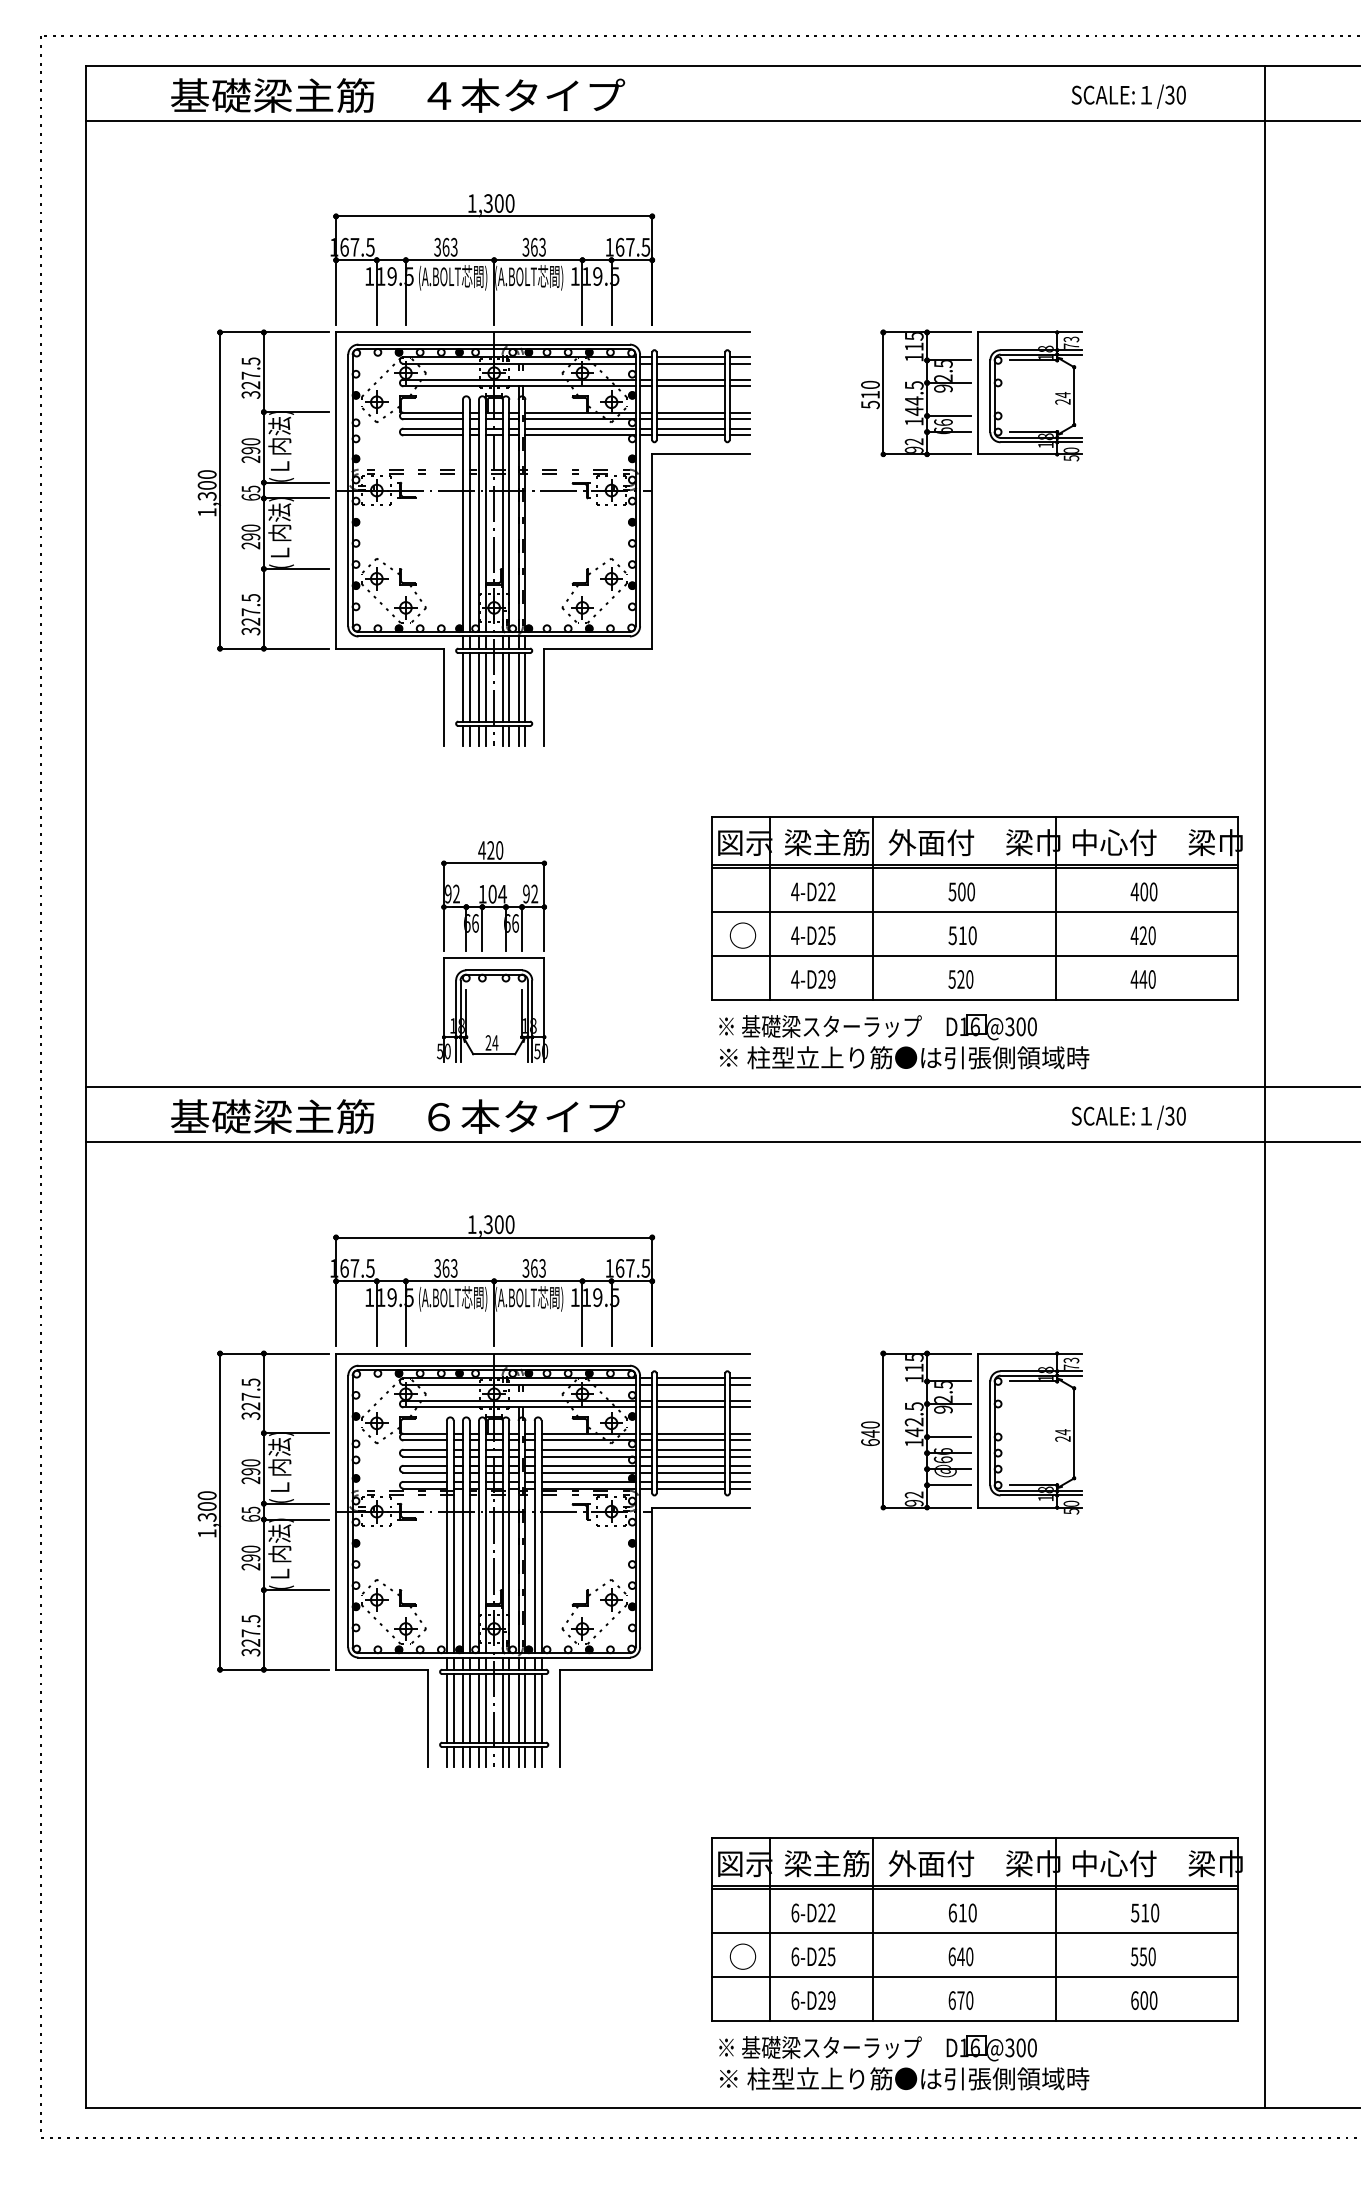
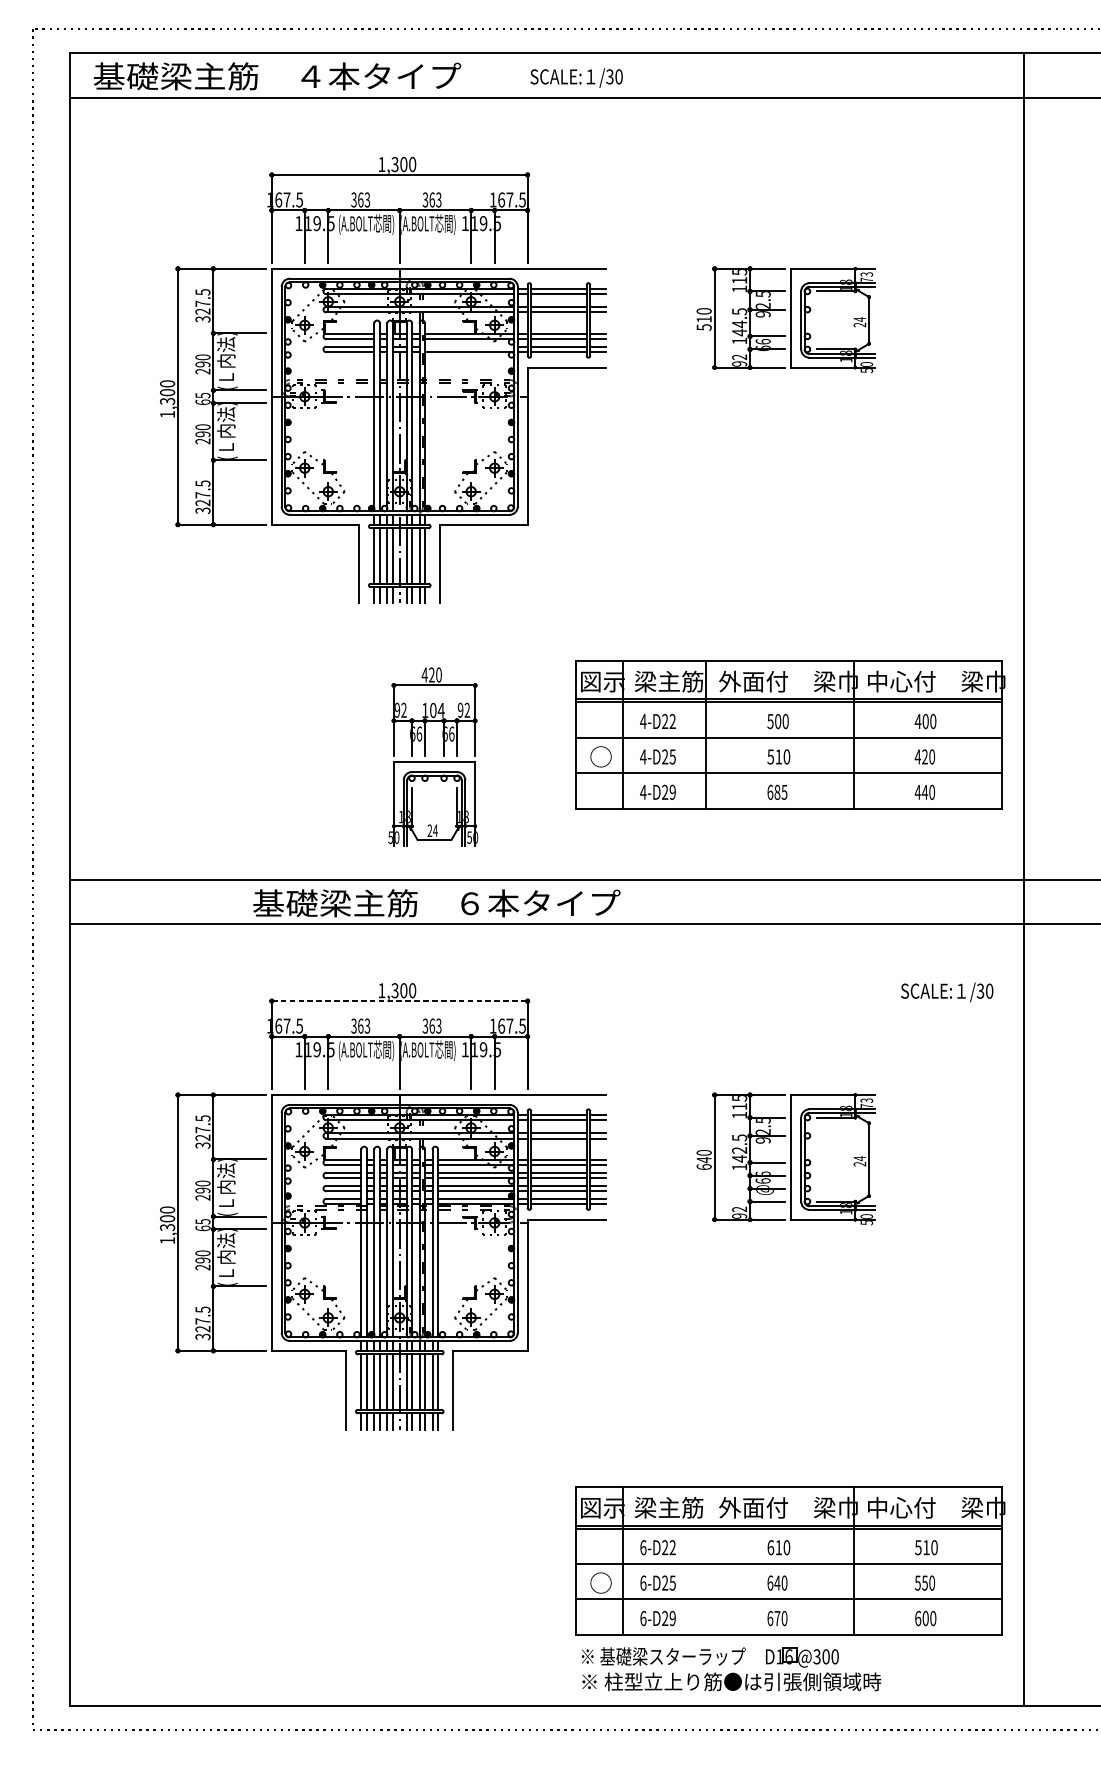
text: (398, 95) -> (277, 76), moved
text: (1128, 96) -> (576, 77), moved
line: (580, 428) -> (469, 346), removed
part: (492, 951) -> (433, 756), moved
text: (960, 979) -> (777, 792), 520 -> 685
part: (904, 1041) -> (731, 842), removed
text: (398, 1116) -> (437, 903), moved
text: (1128, 1117) -> (946, 992), moved
line: (494, 1237) -> (400, 1001), solid -> dashed
line: (873, 1929) -> (706, 1561), removed

